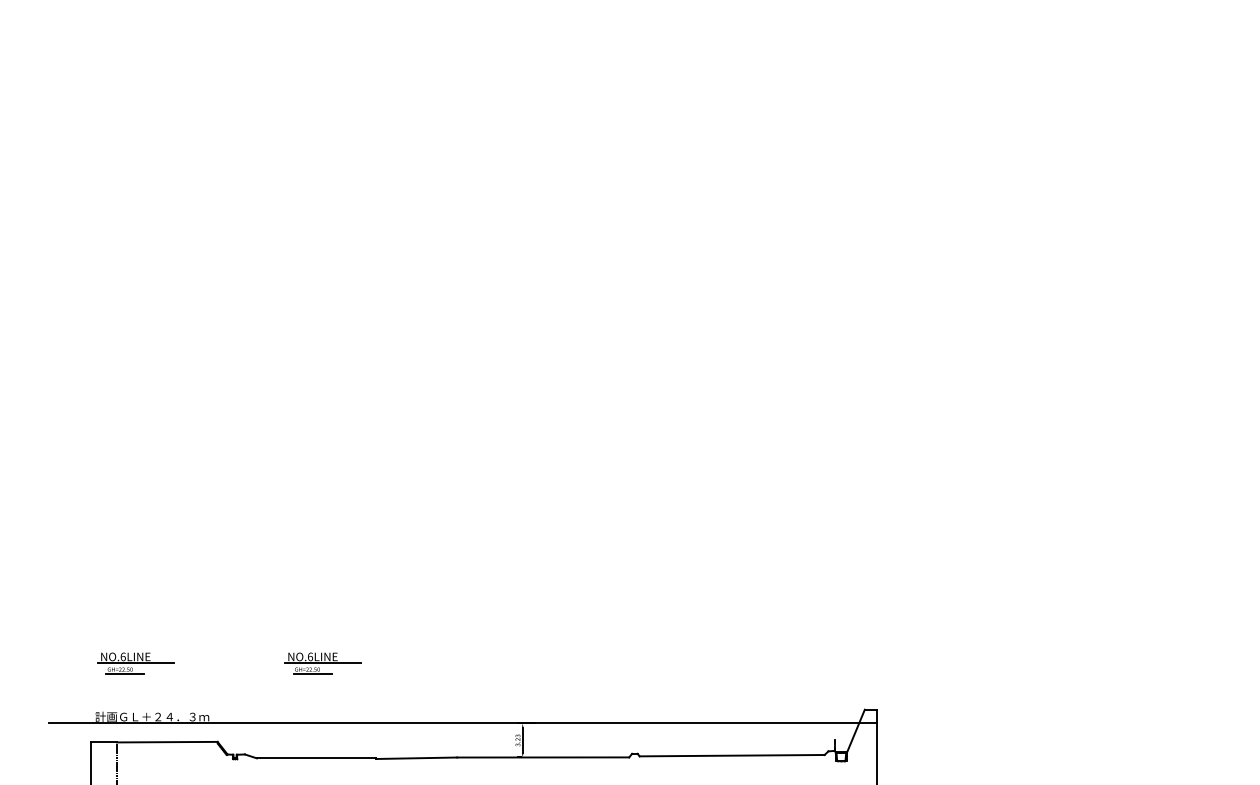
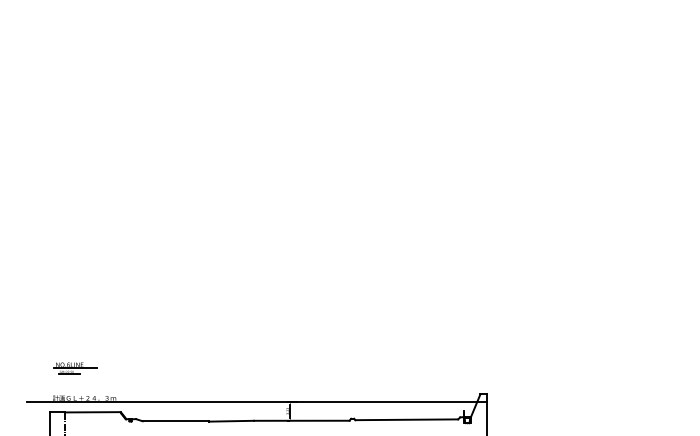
part: (323, 663) -> (179, 368), removed

